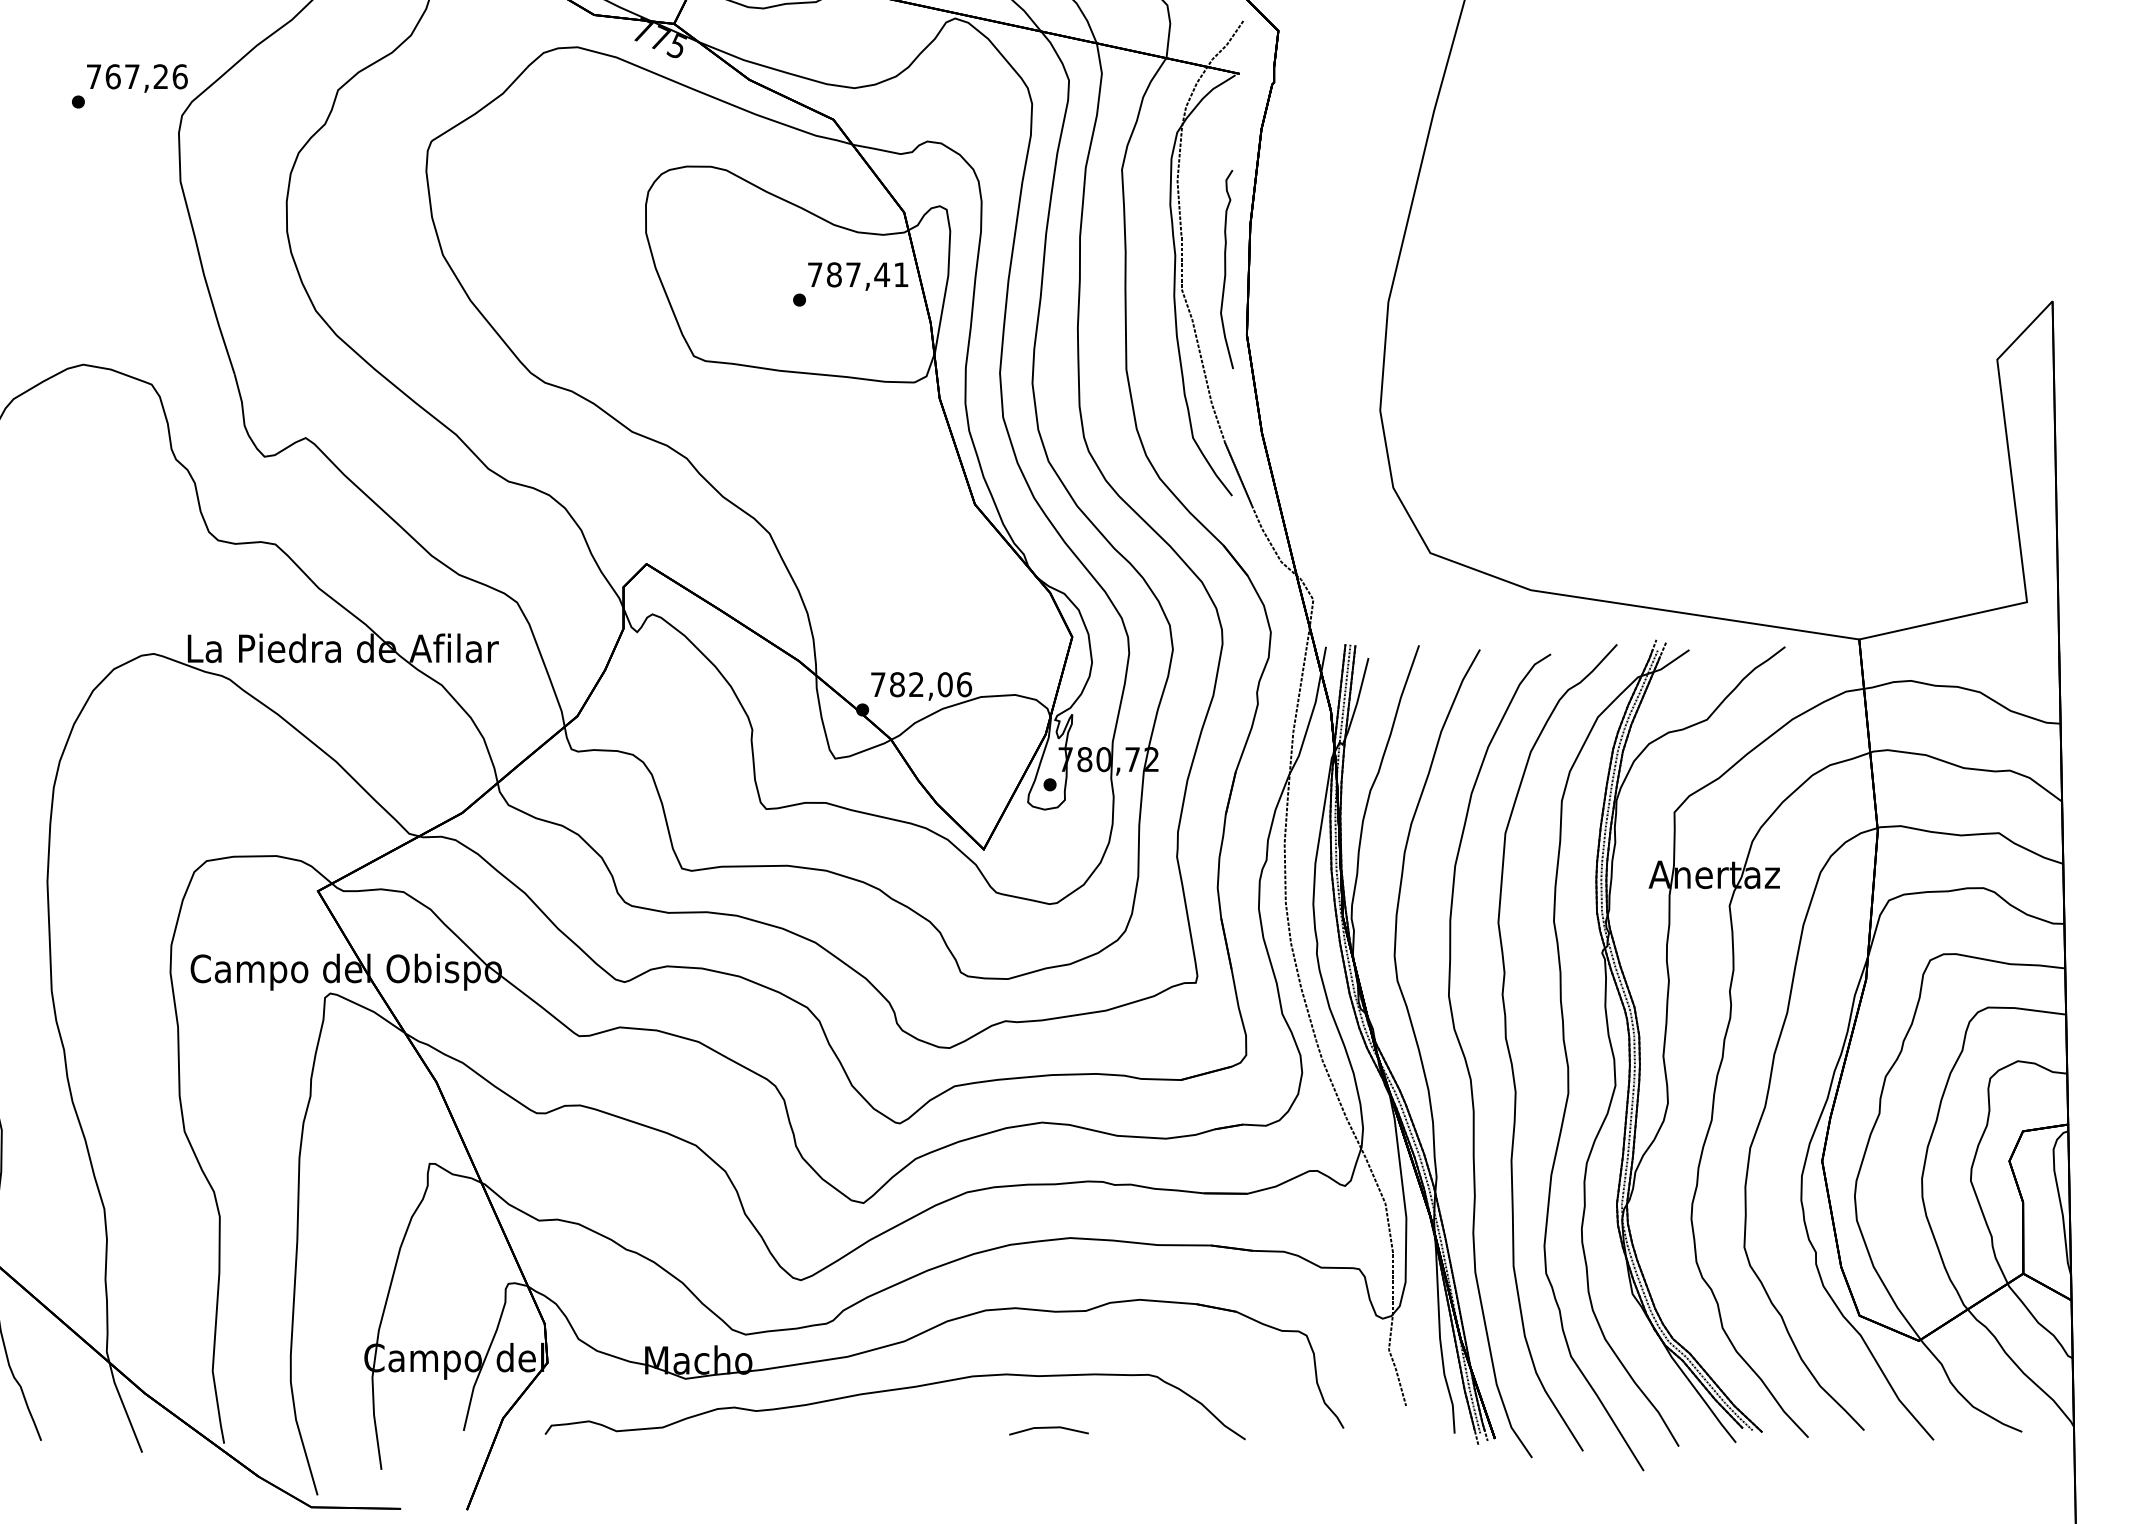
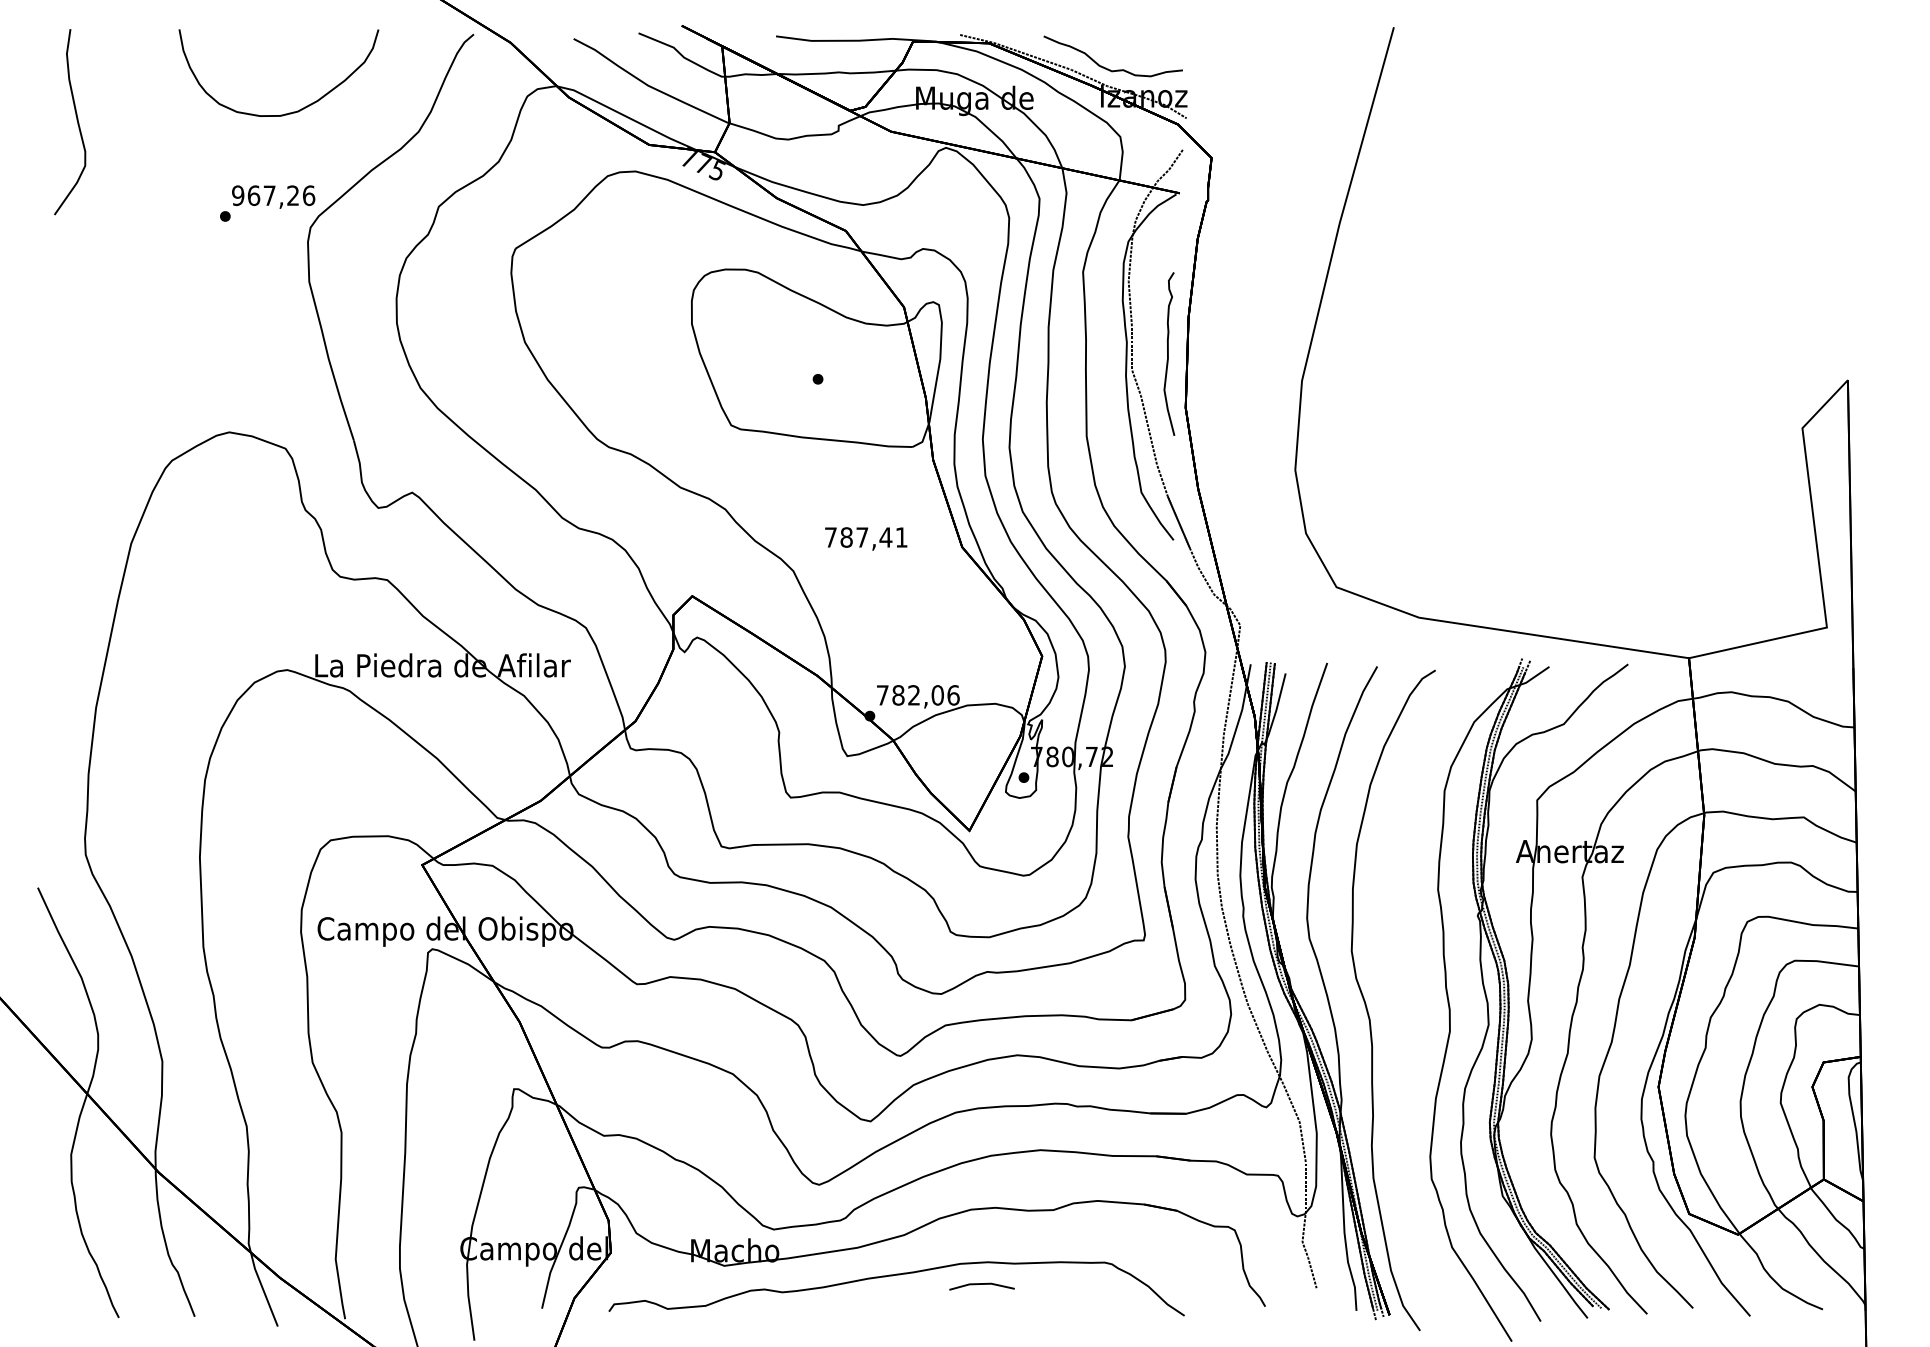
text: (94, 76) -> (238, 195), 767,26 -> 967,26
text: (858, 276) -> (866, 538), moved
part: (1511, 1057) -> (1403, 1001), removed
part: (1048, 1430) -> (981, 1286), moved

